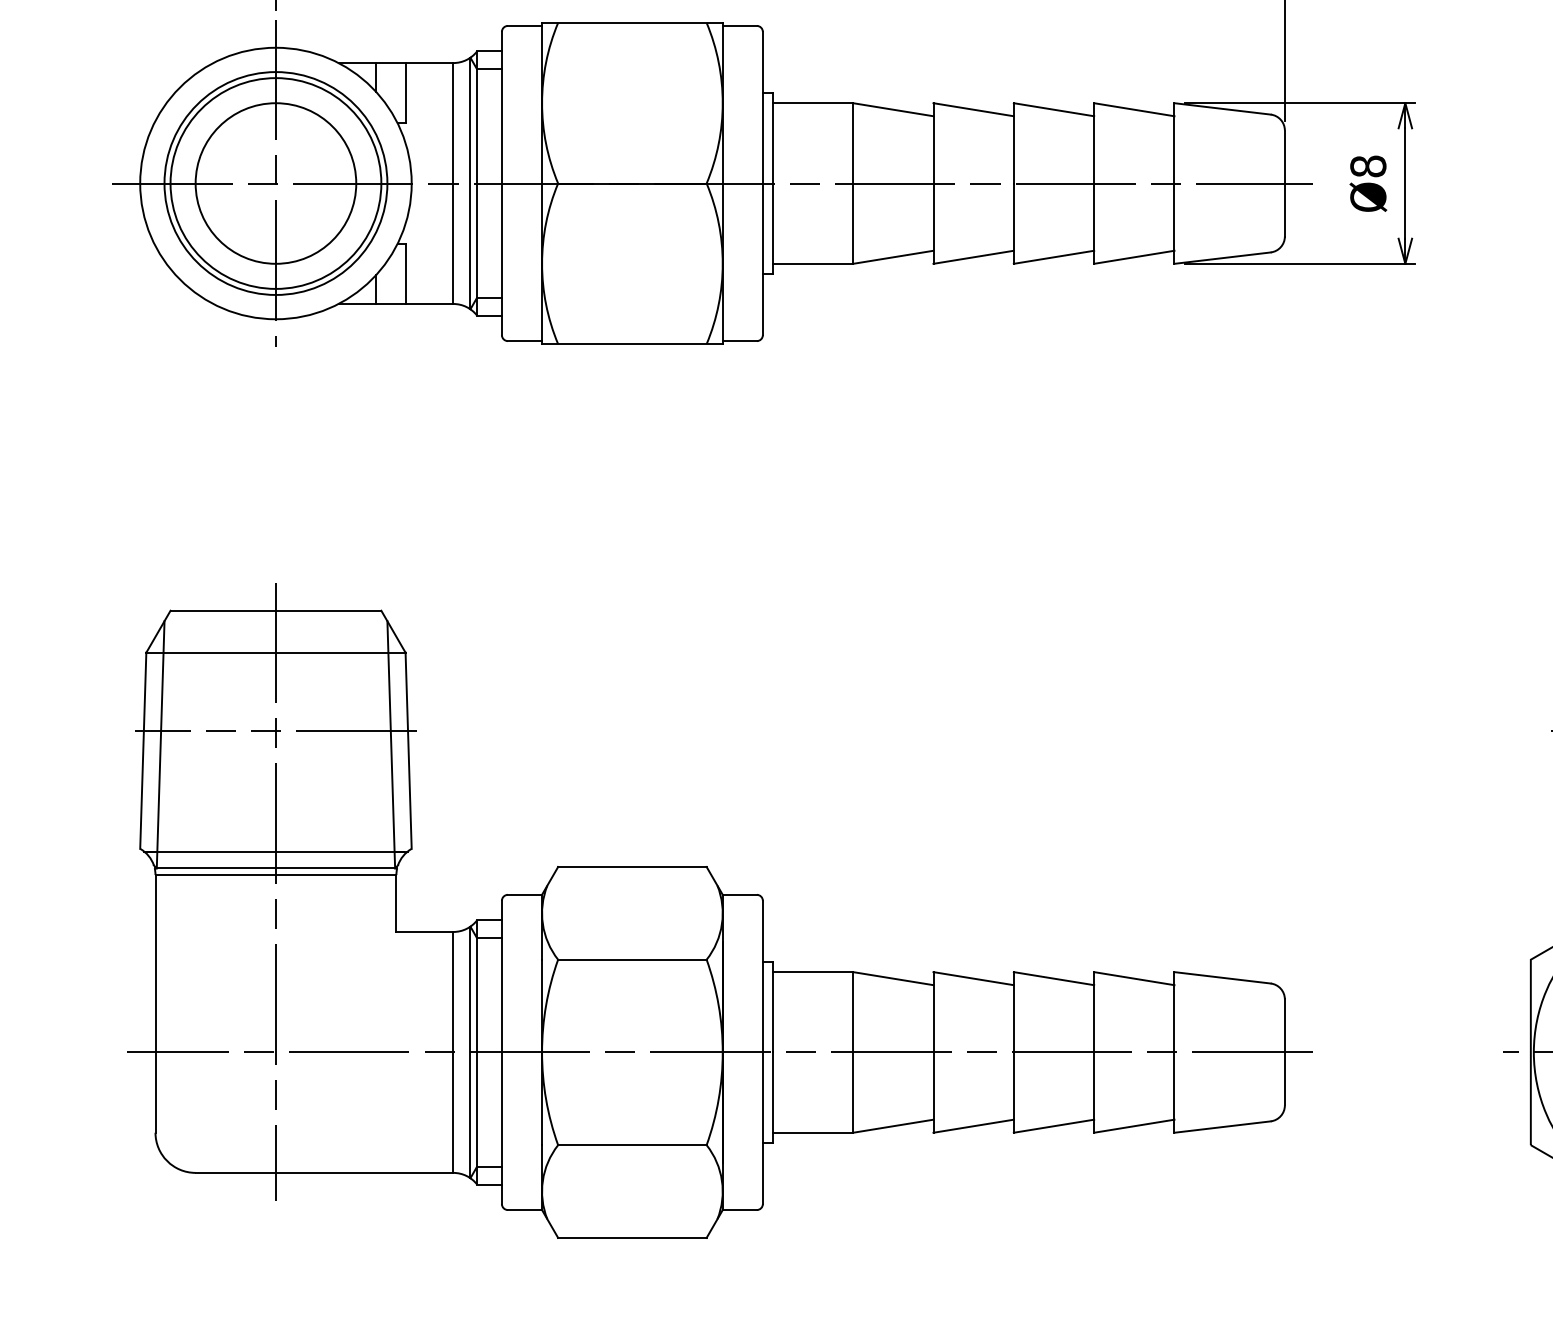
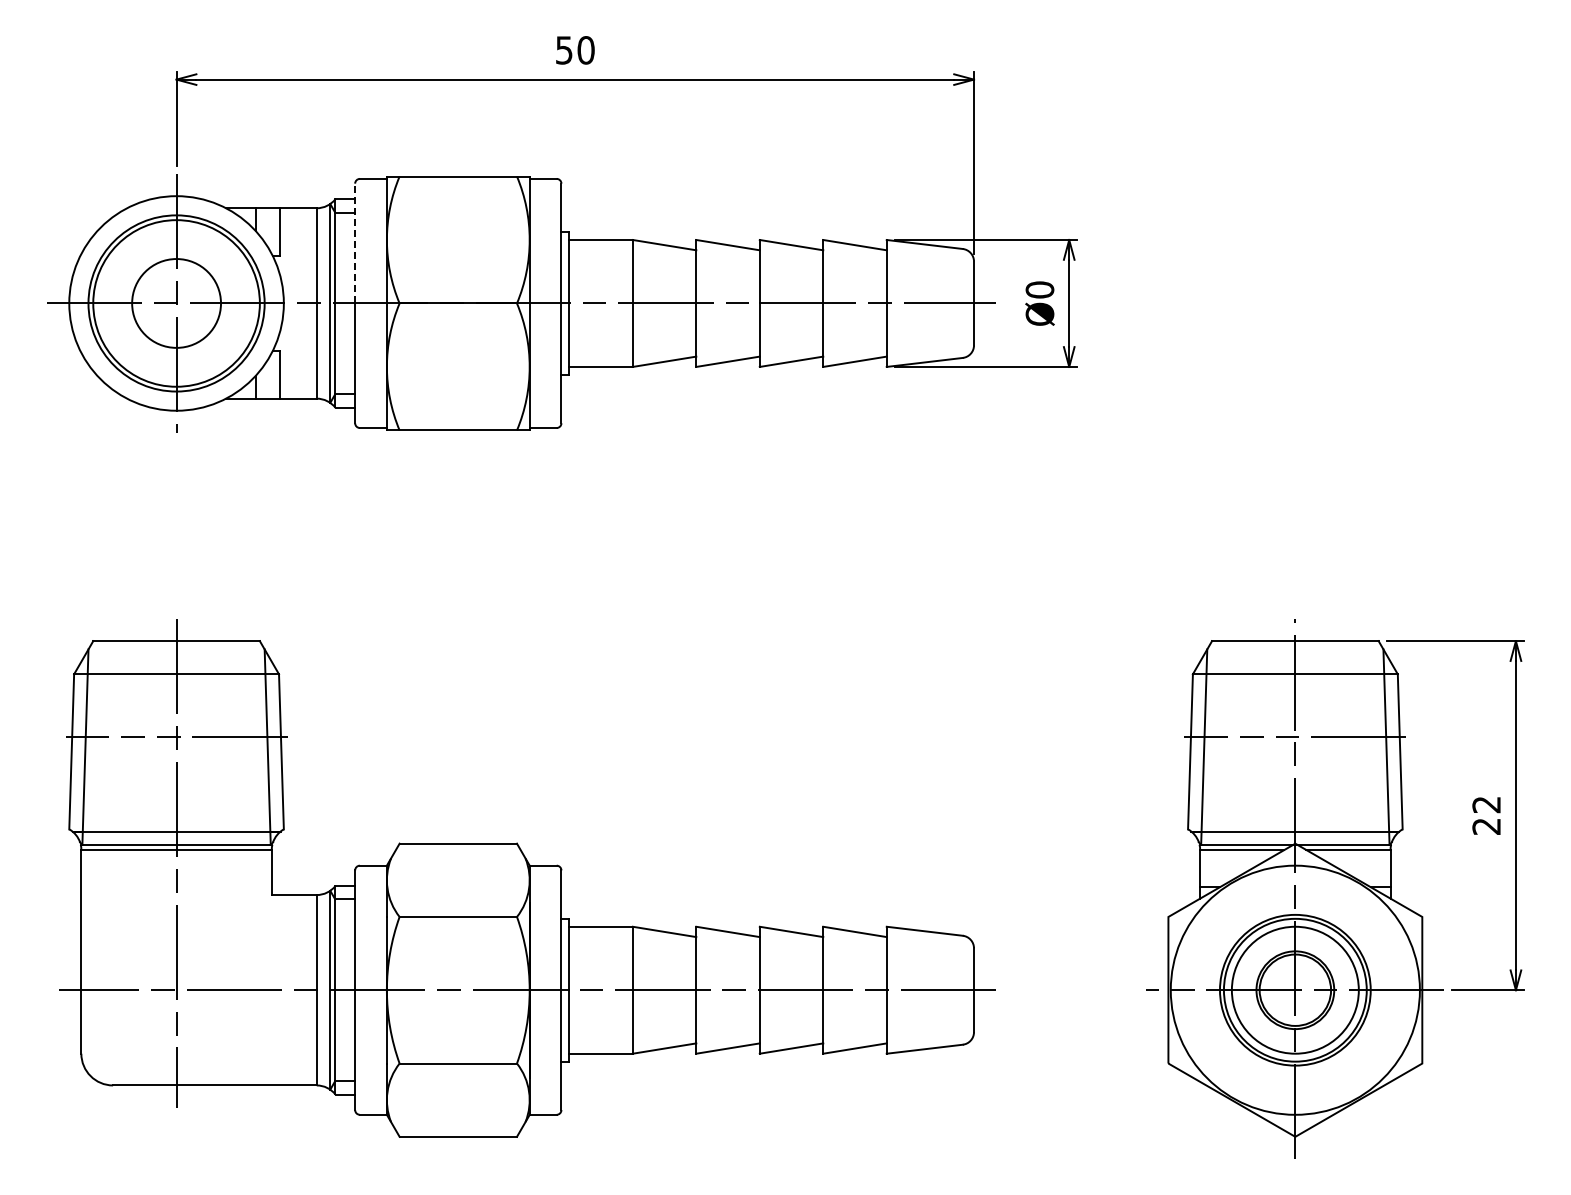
line: (502, 107) -> (355, 243), solid -> dashed
text: (1367, 165) -> (1039, 289), Ø8 -> Ø0
circle: (275, 182) -> (176, 302), size x0.7

